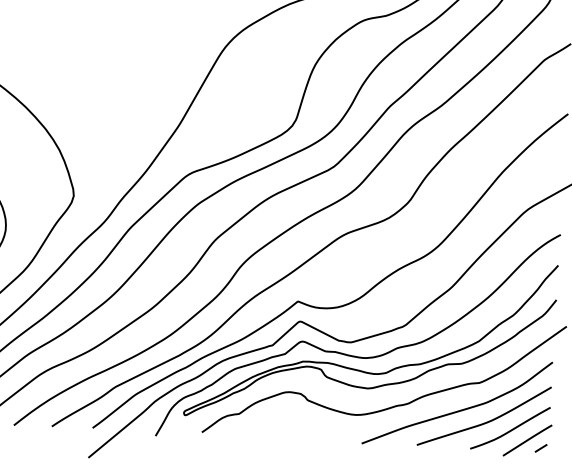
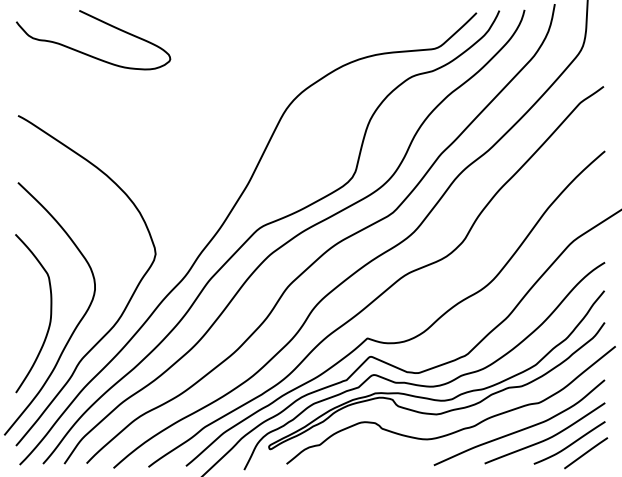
line: (540, 448) -> (598, 459), removed

